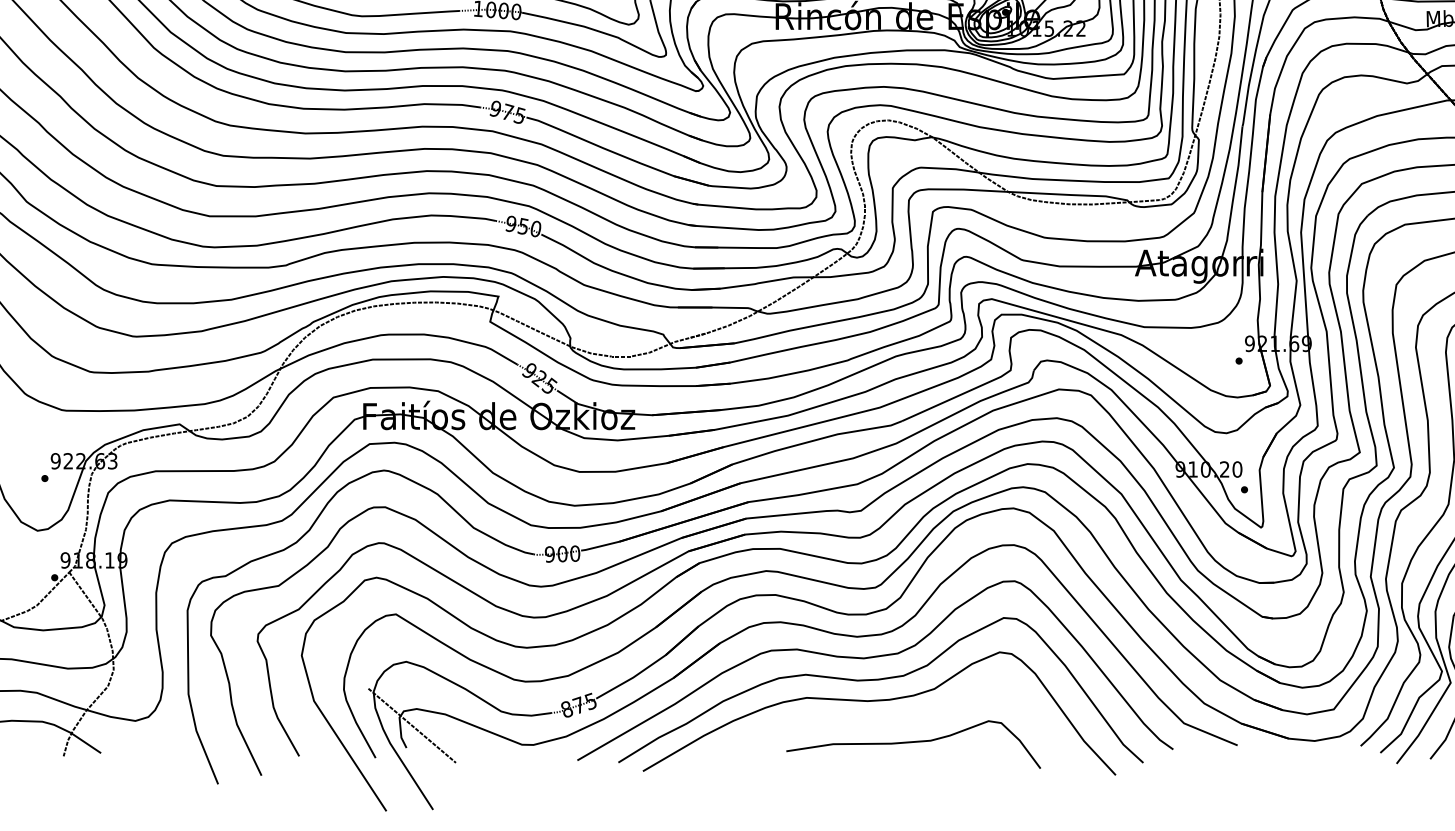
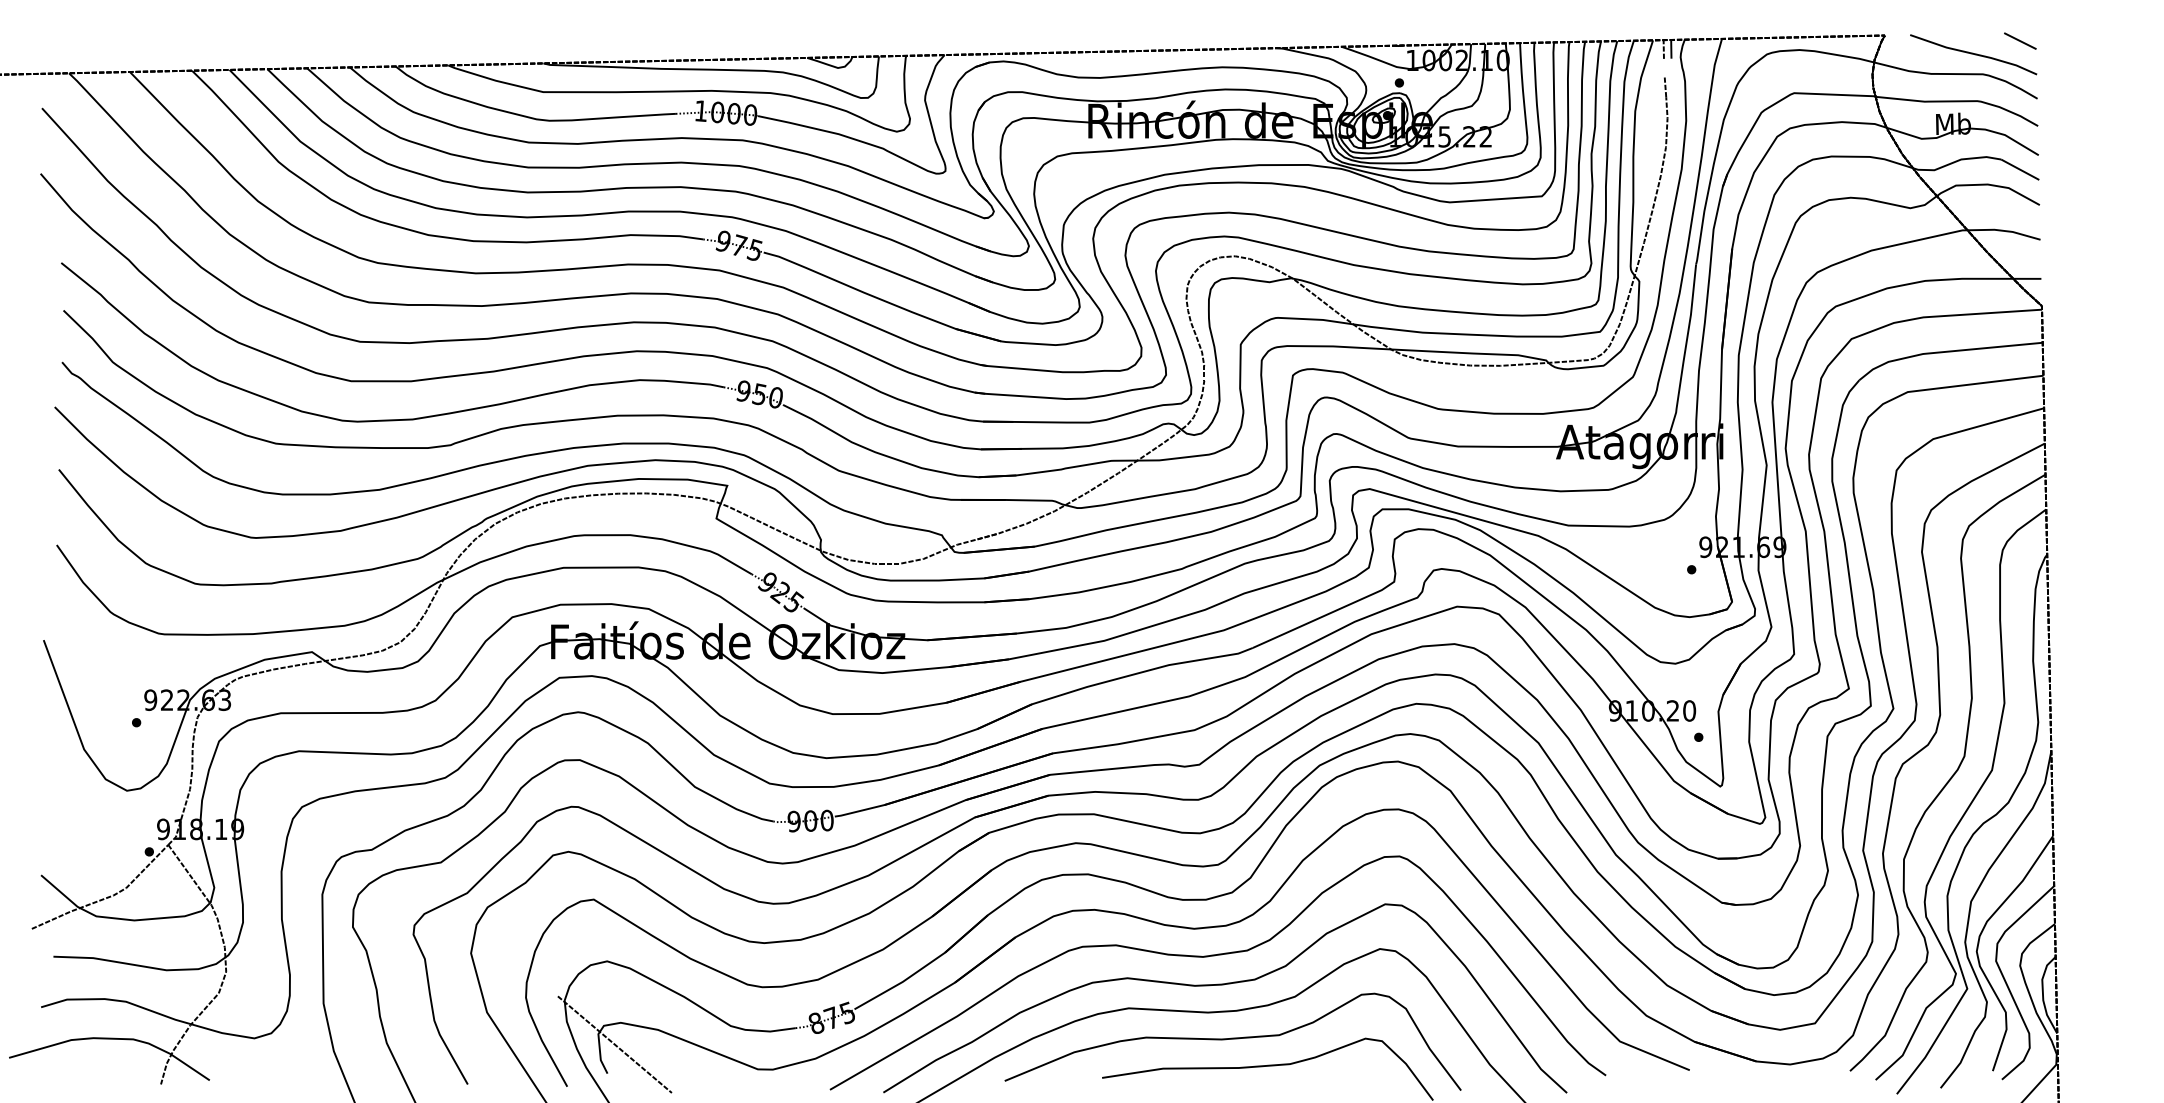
curve: (886, 721) -> (1232, 1039), added

